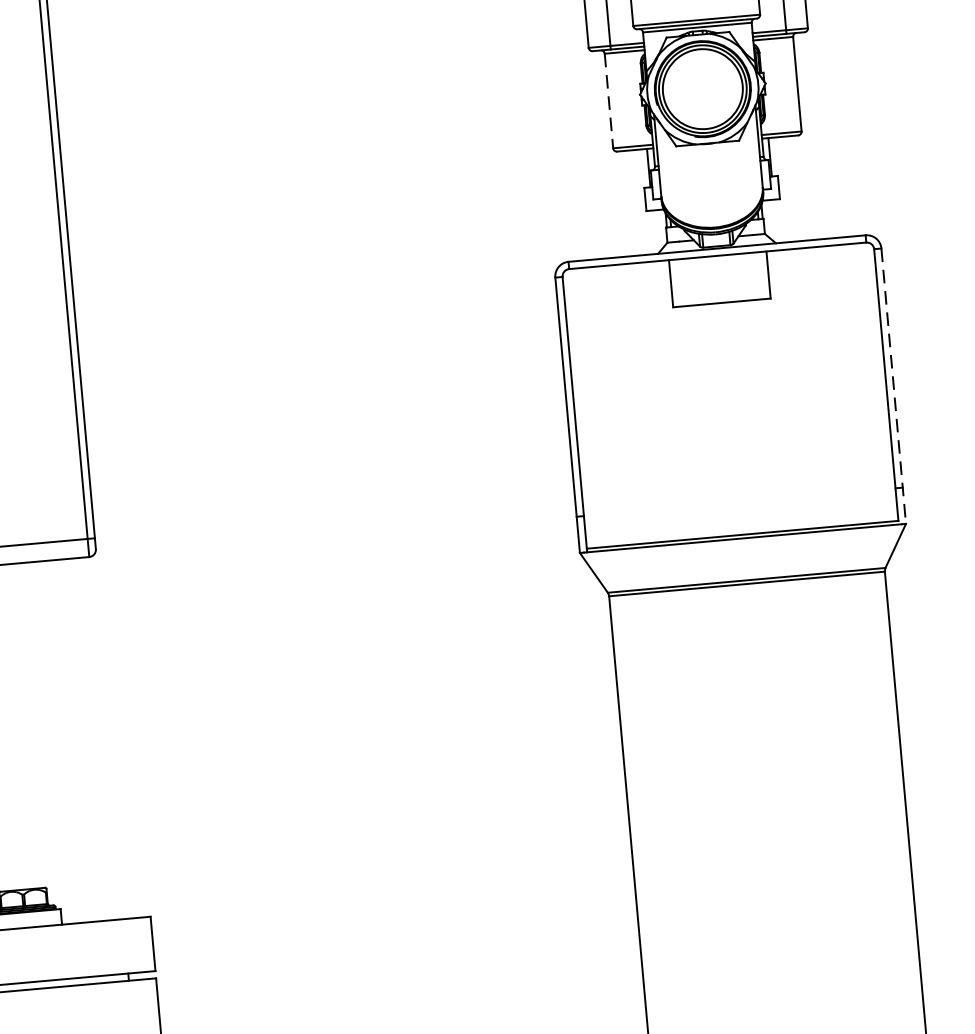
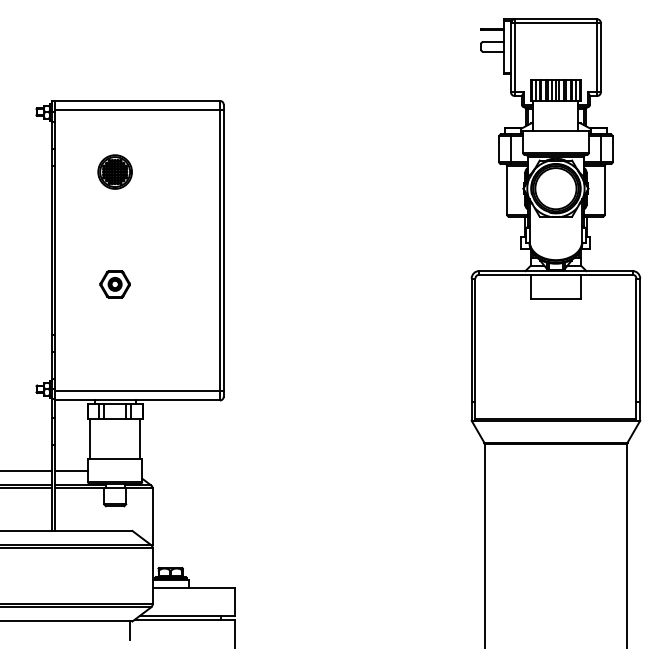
line: (609, 101) -> (507, 190), dashed -> solid
line: (894, 387) -> (640, 350), dashed -> solid

